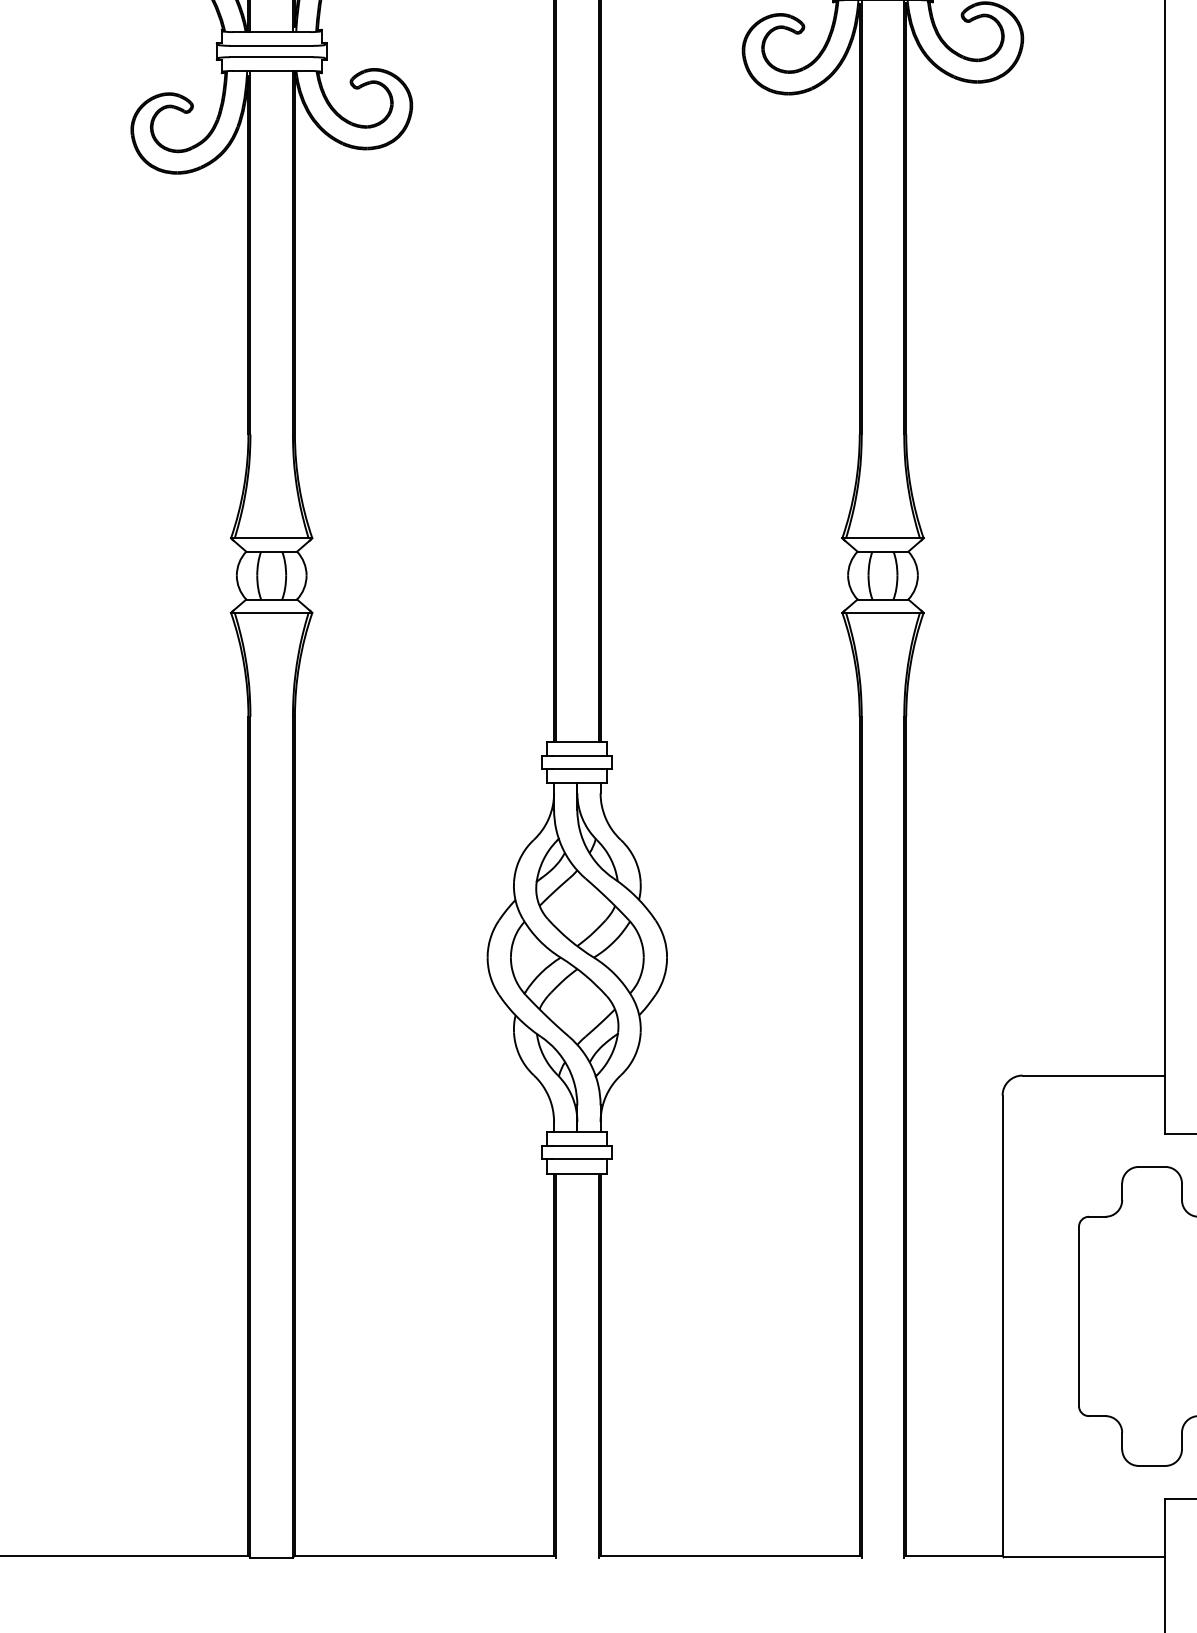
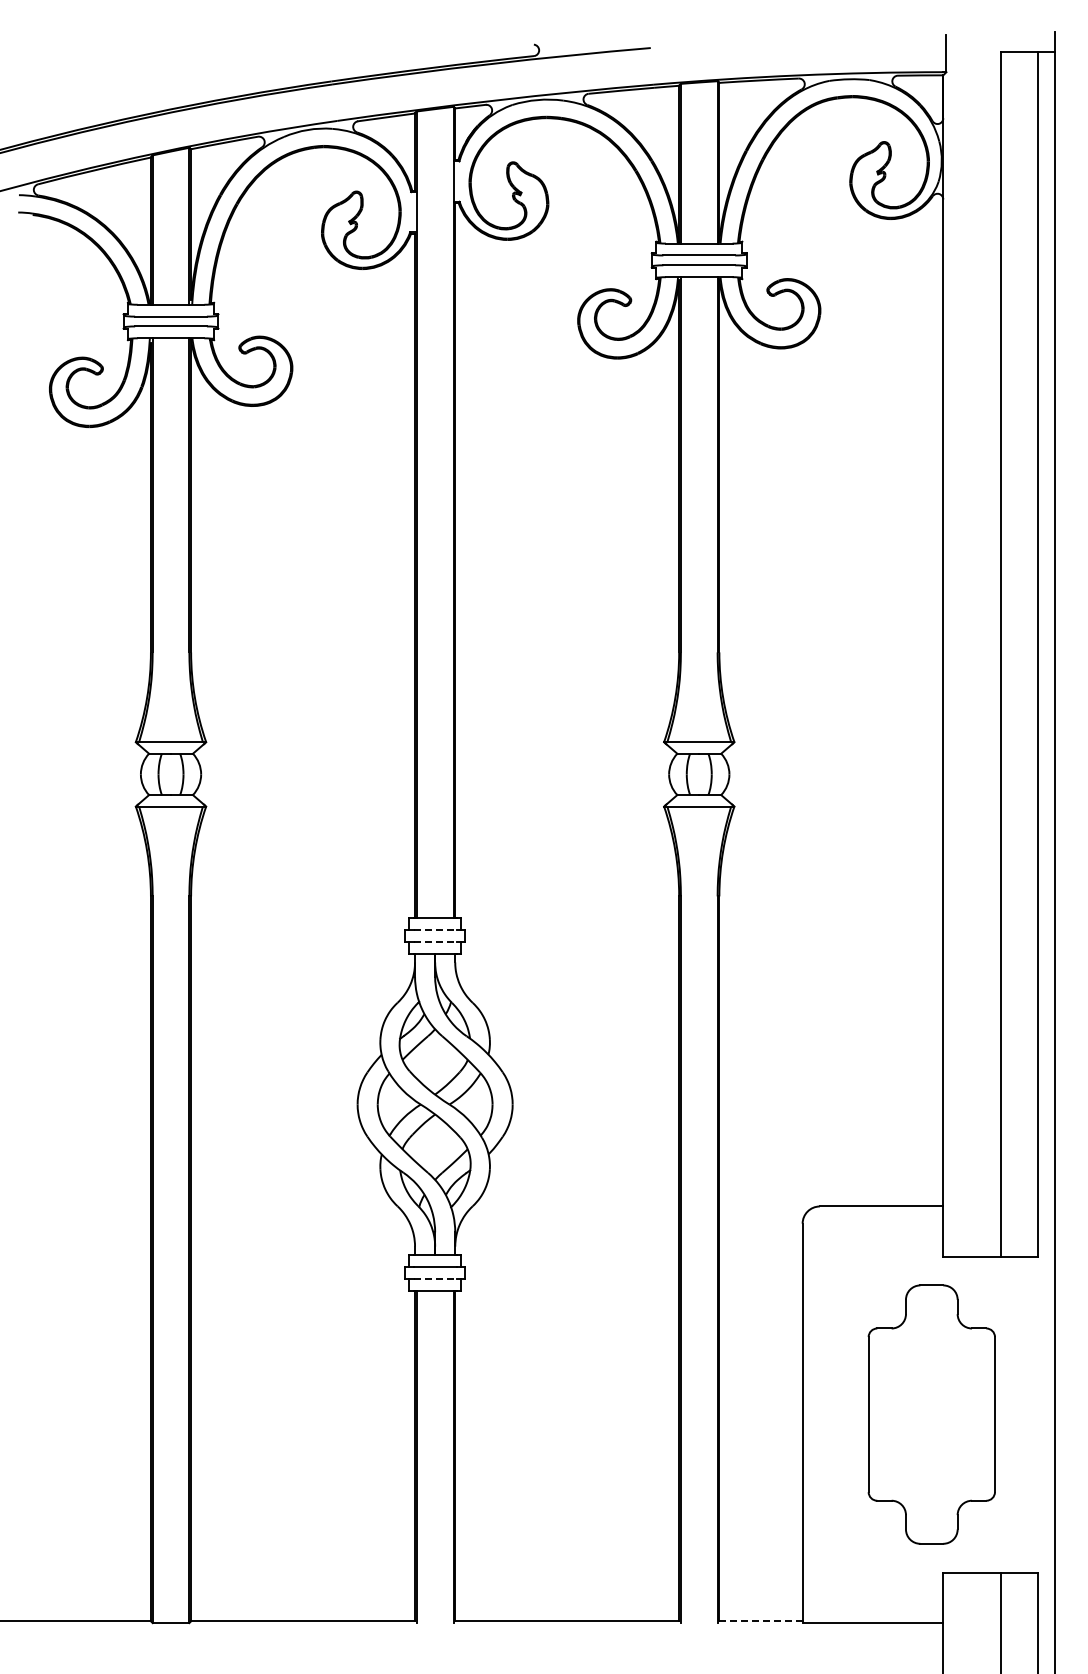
line: (577, 756) -> (435, 930), solid -> dashed
line: (577, 768) -> (435, 941), solid -> dashed
line: (577, 1158) -> (435, 1278), solid -> dashed
line: (954, 1555) -> (761, 1621), solid -> dashed

